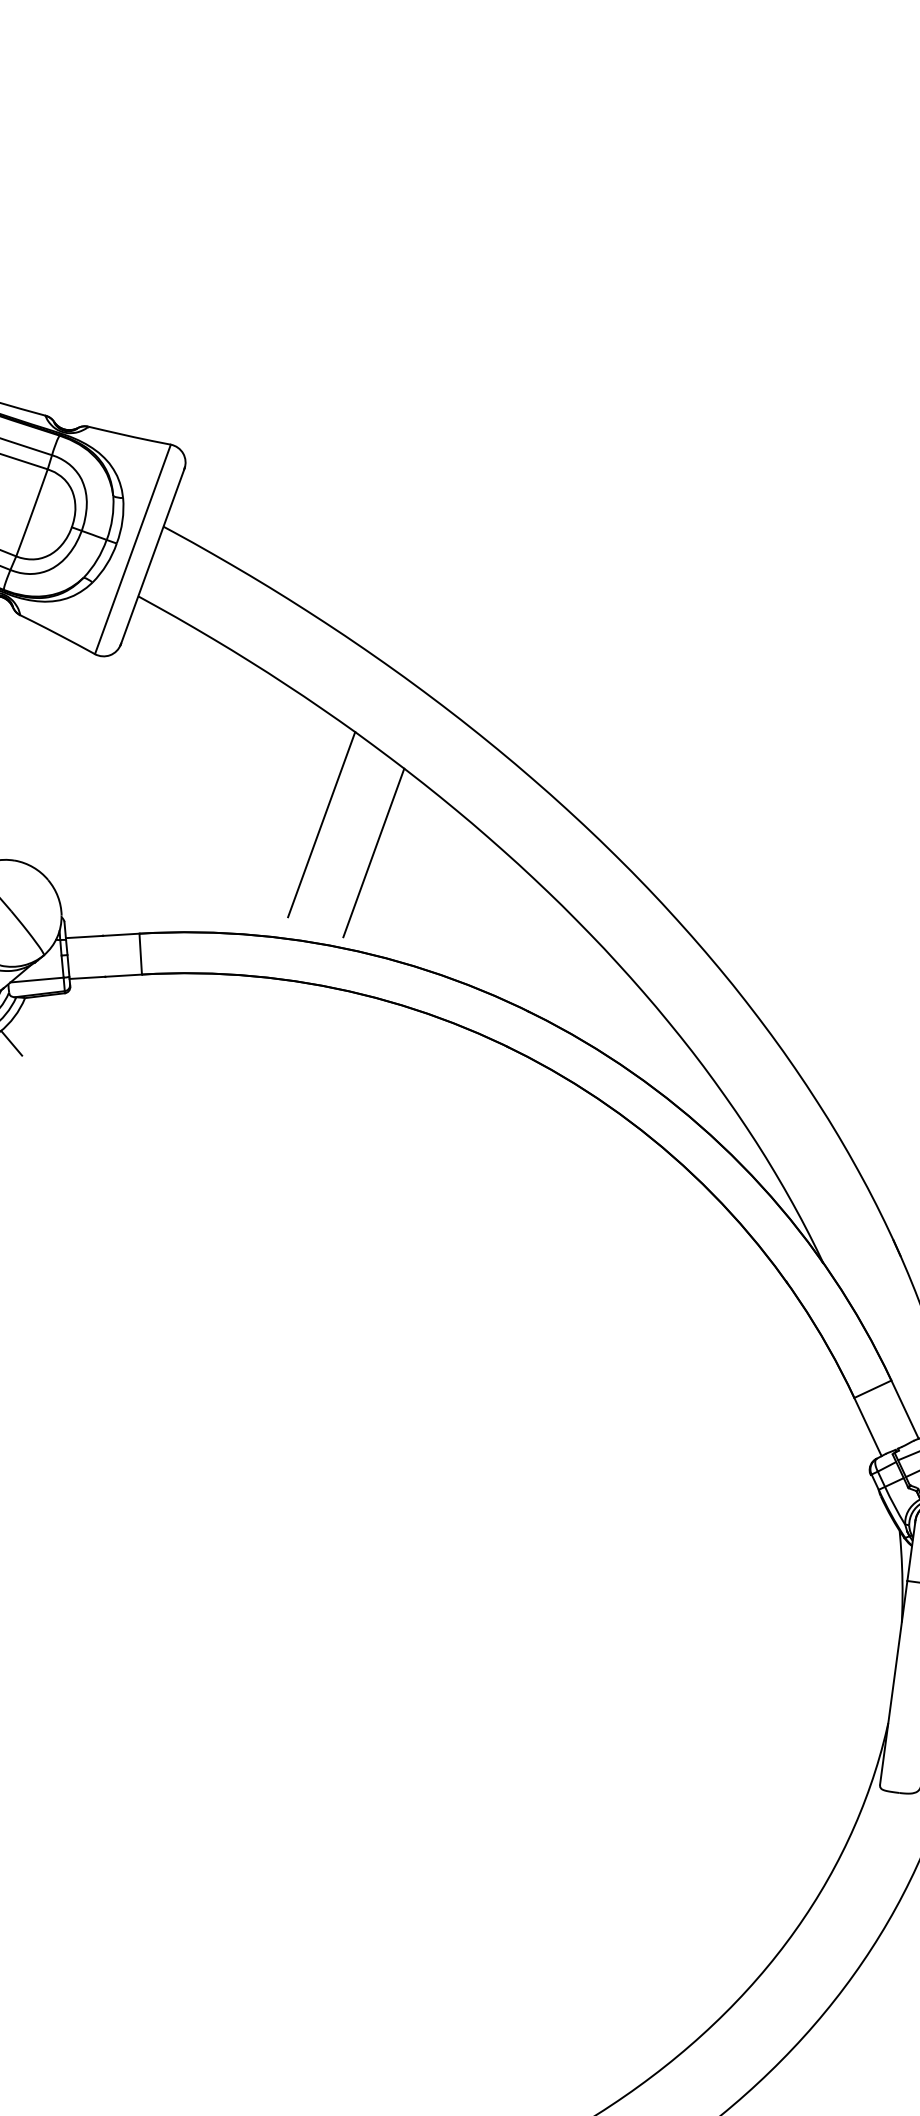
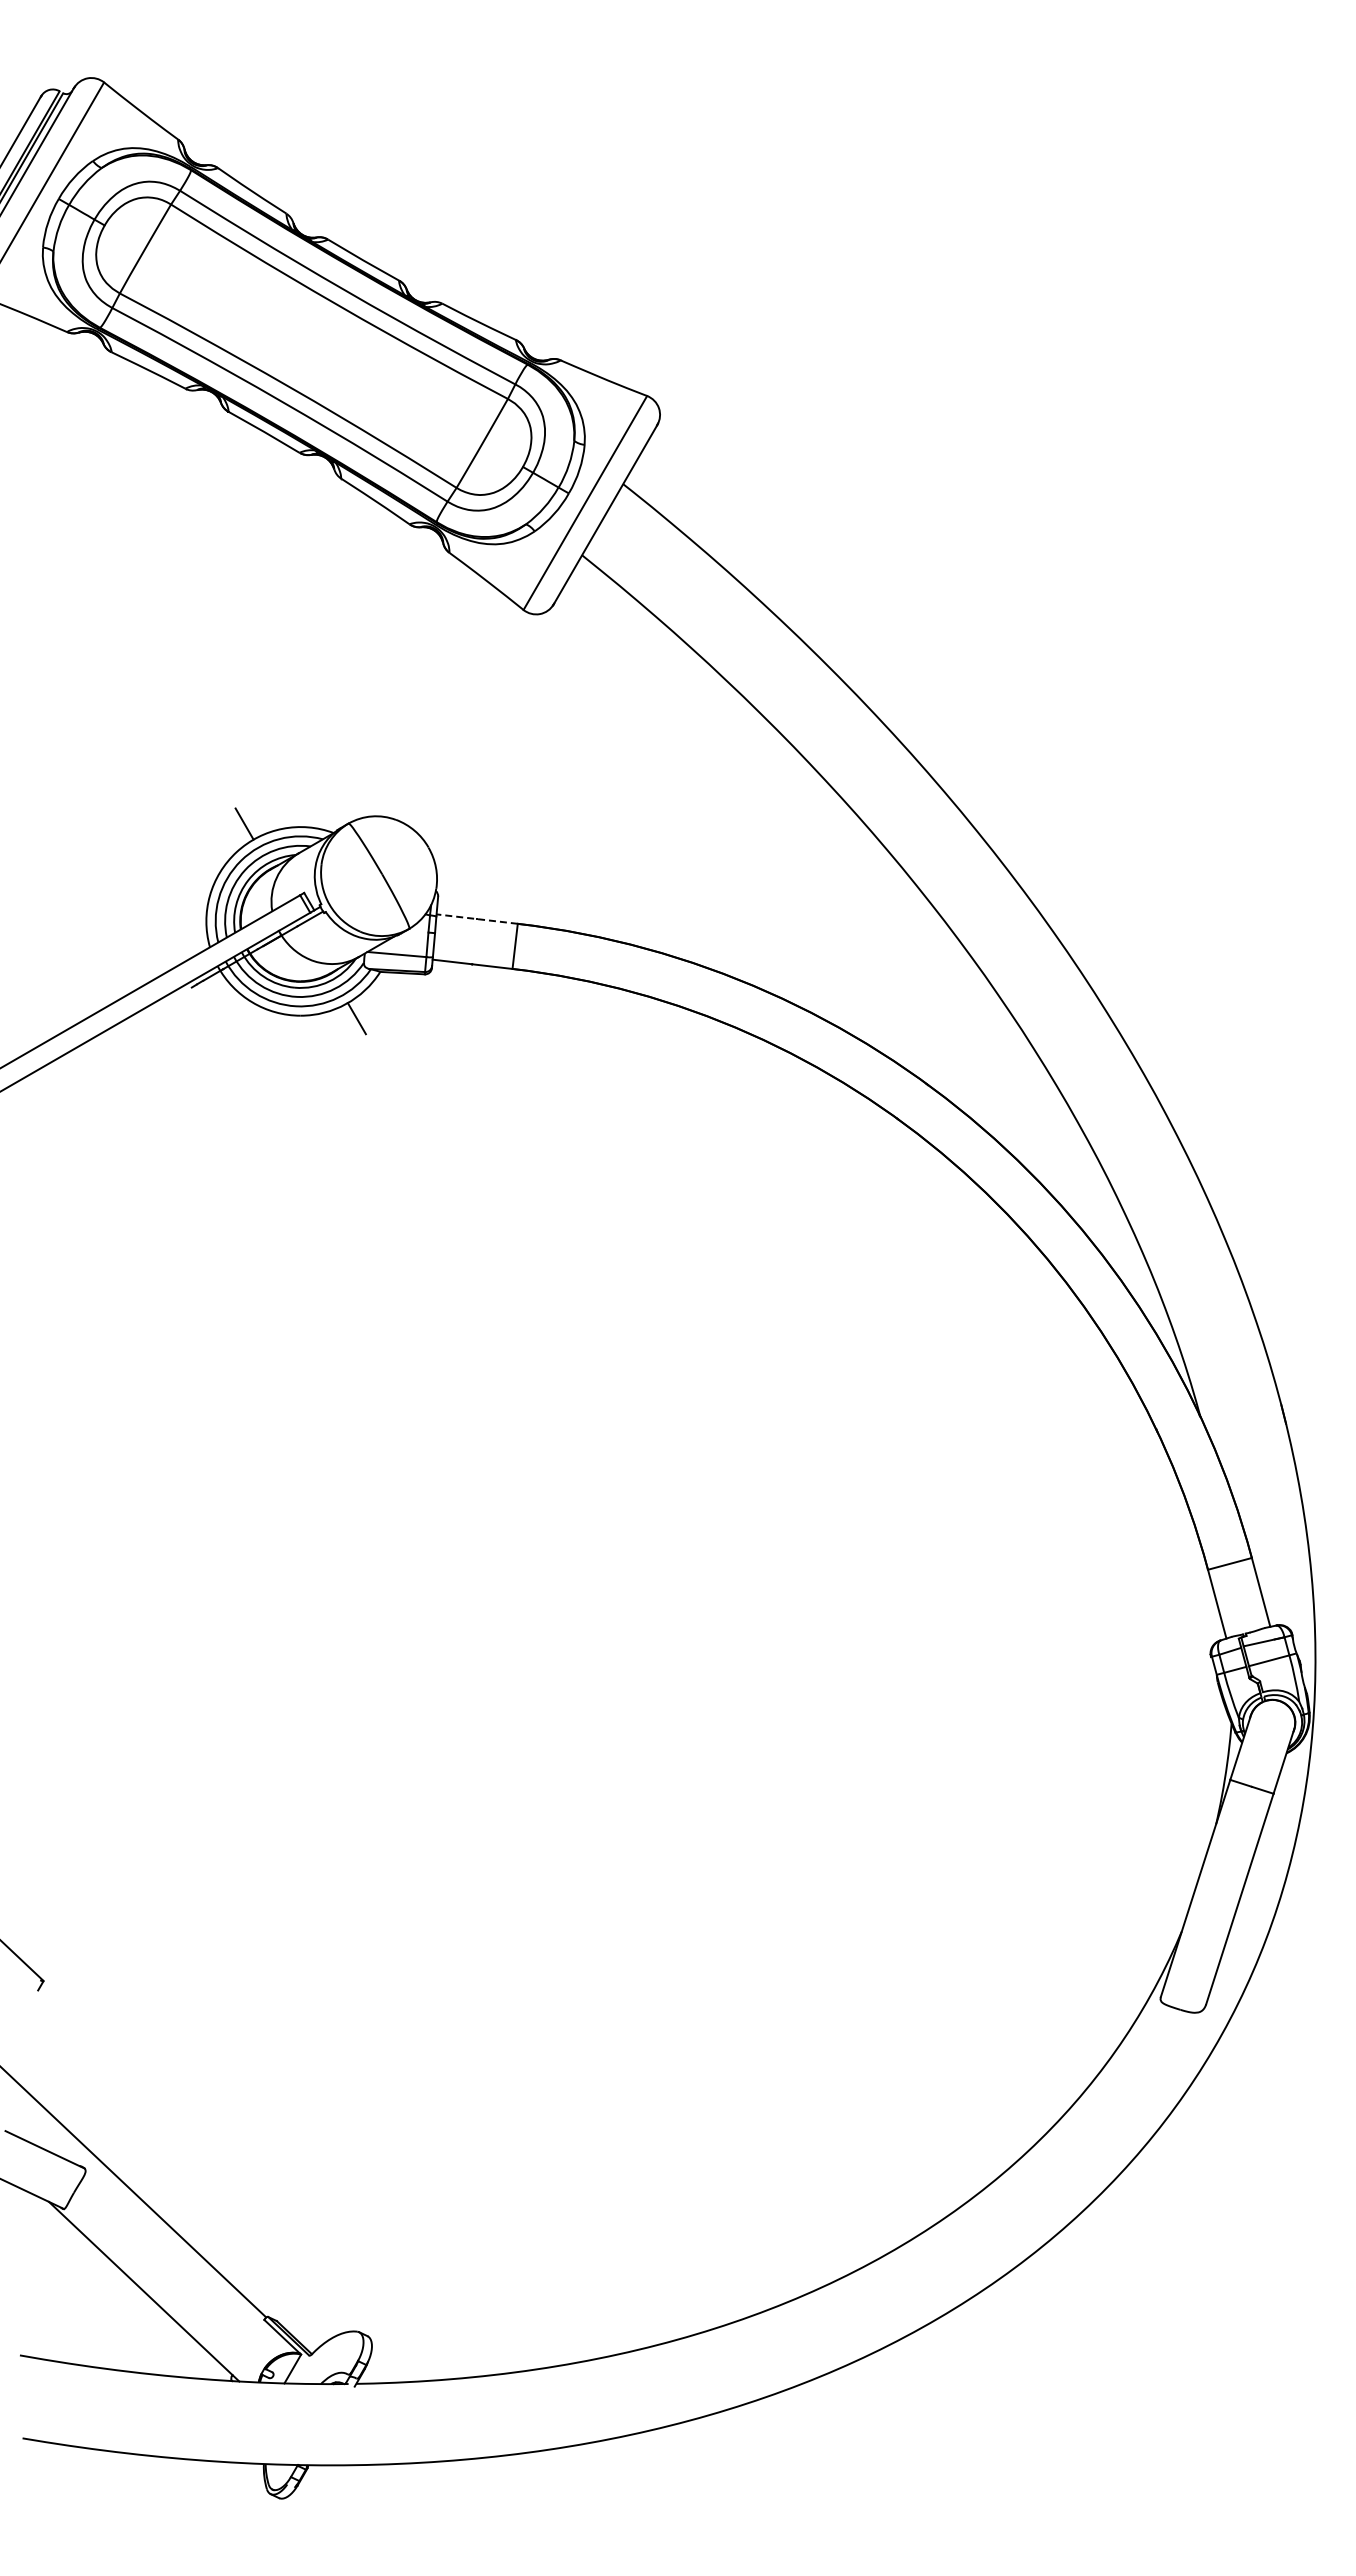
line: (321, 824) -> (737, 839), removed
line: (373, 853) -> (789, 881), removed
line: (103, 936) -> (477, 919), solid -> dashed

